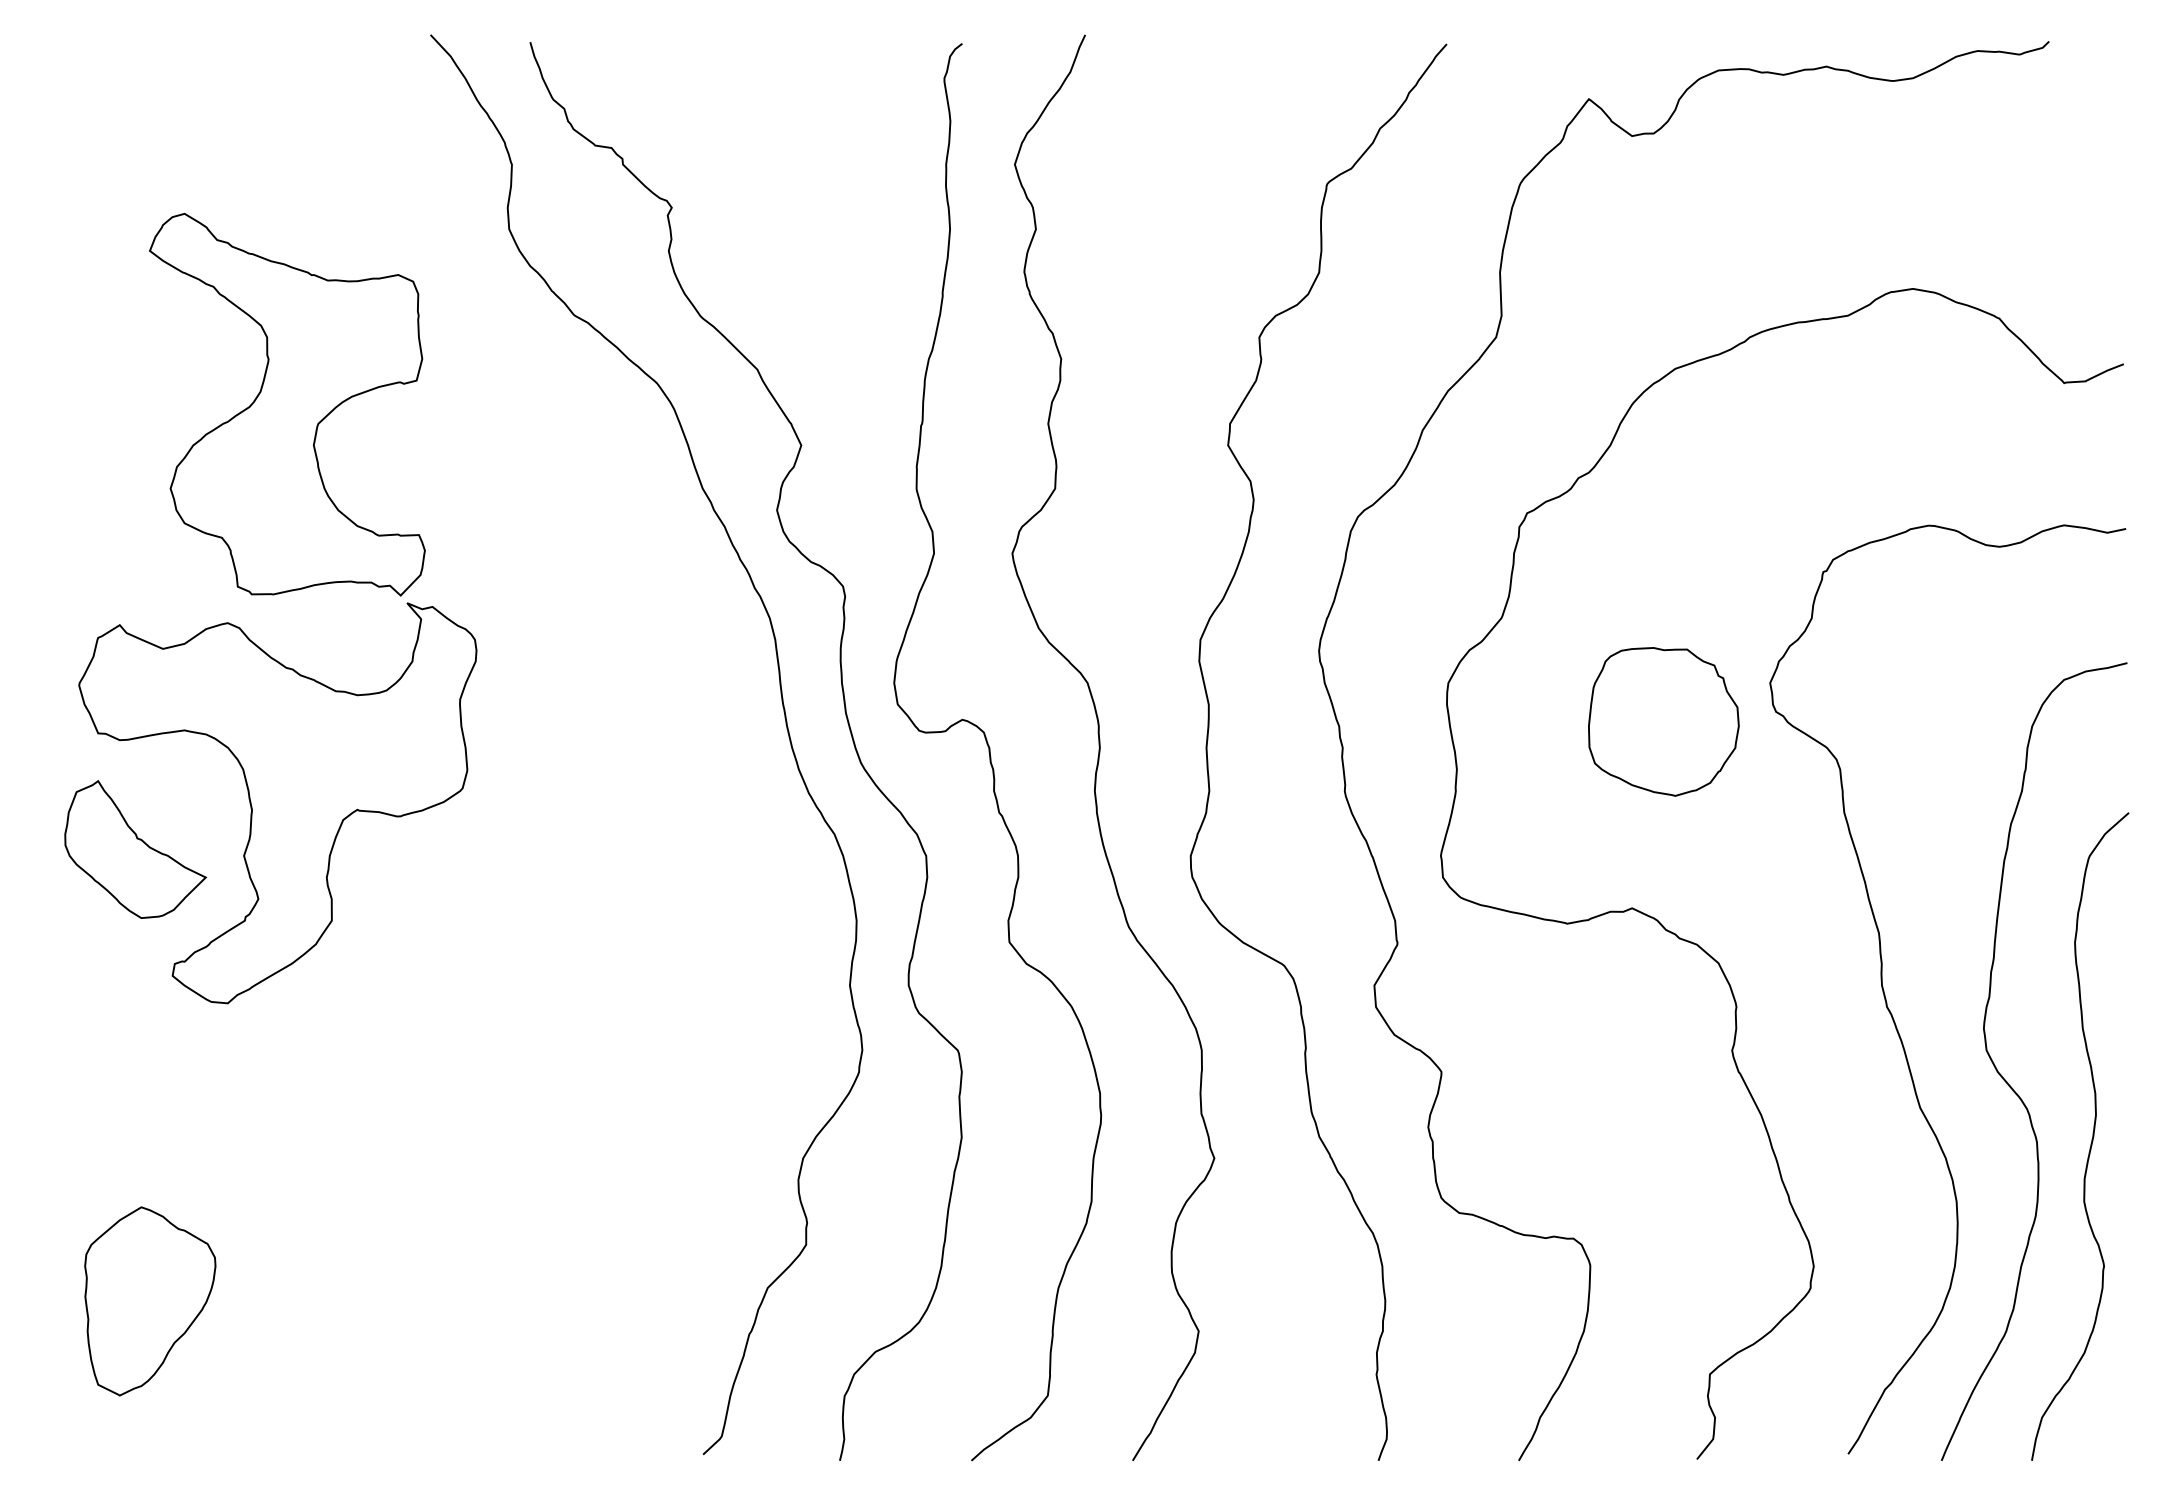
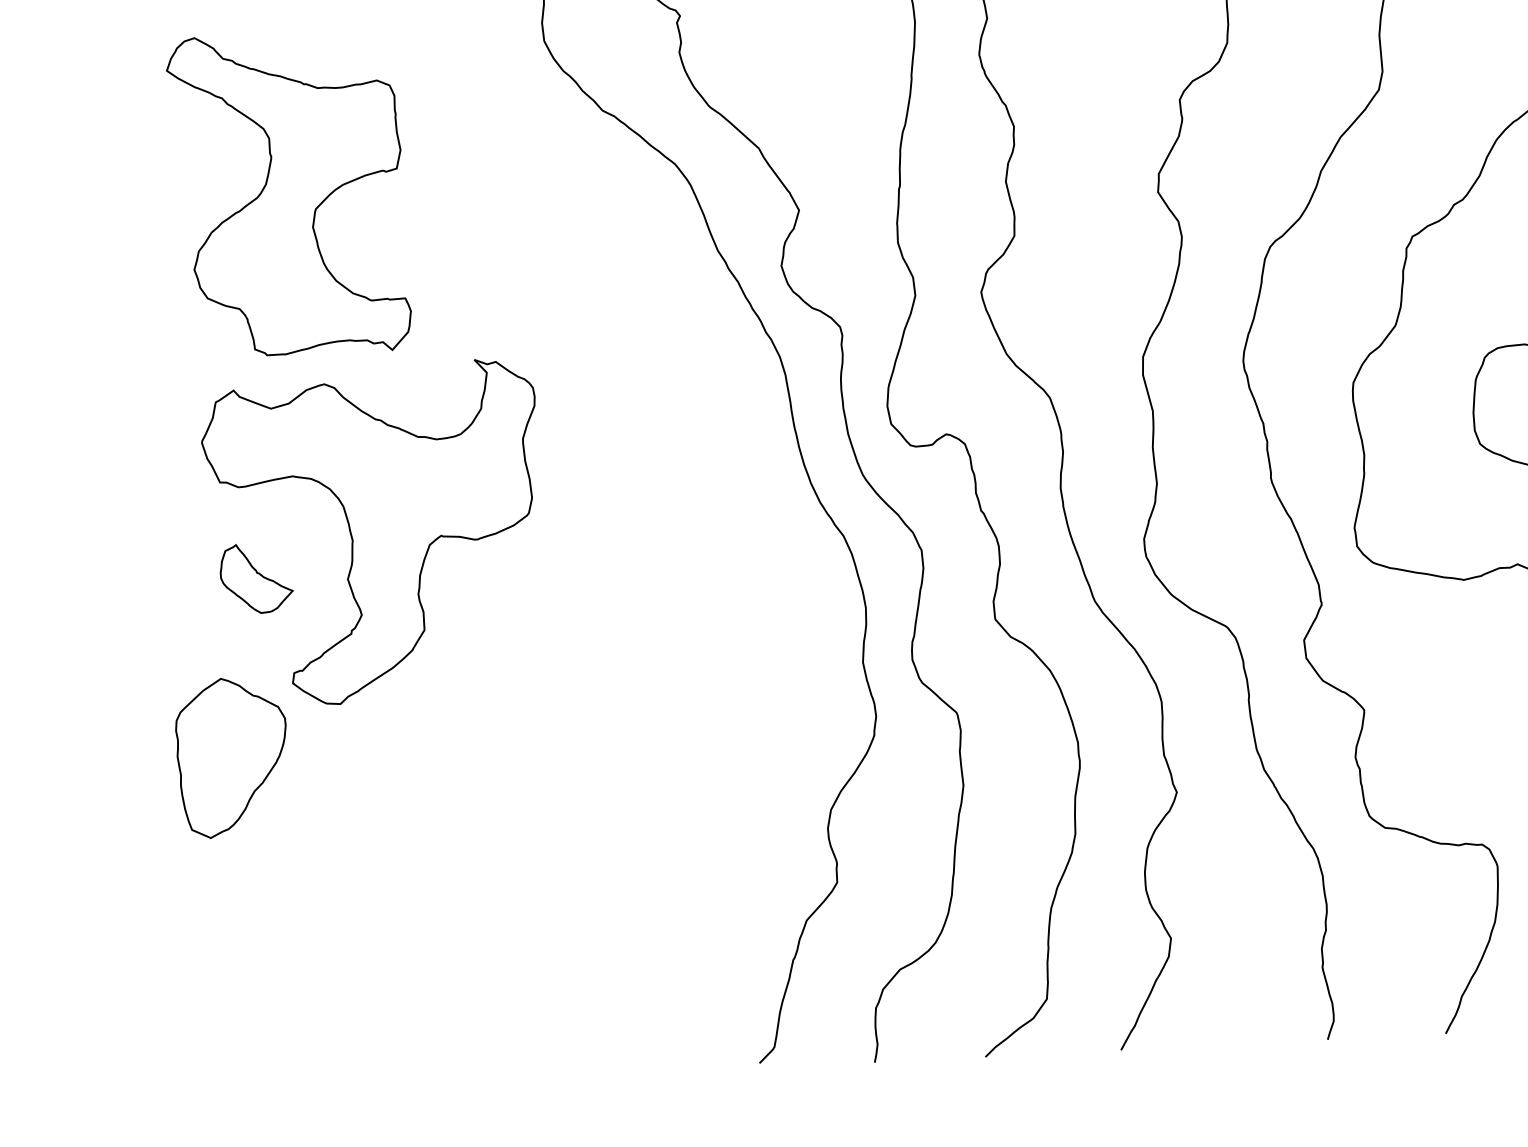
part: (287, 404) -> (289, 194), moved
part: (135, 849) -> (256, 578), size x0.6
part: (150, 1301) -> (232, 757), moved

